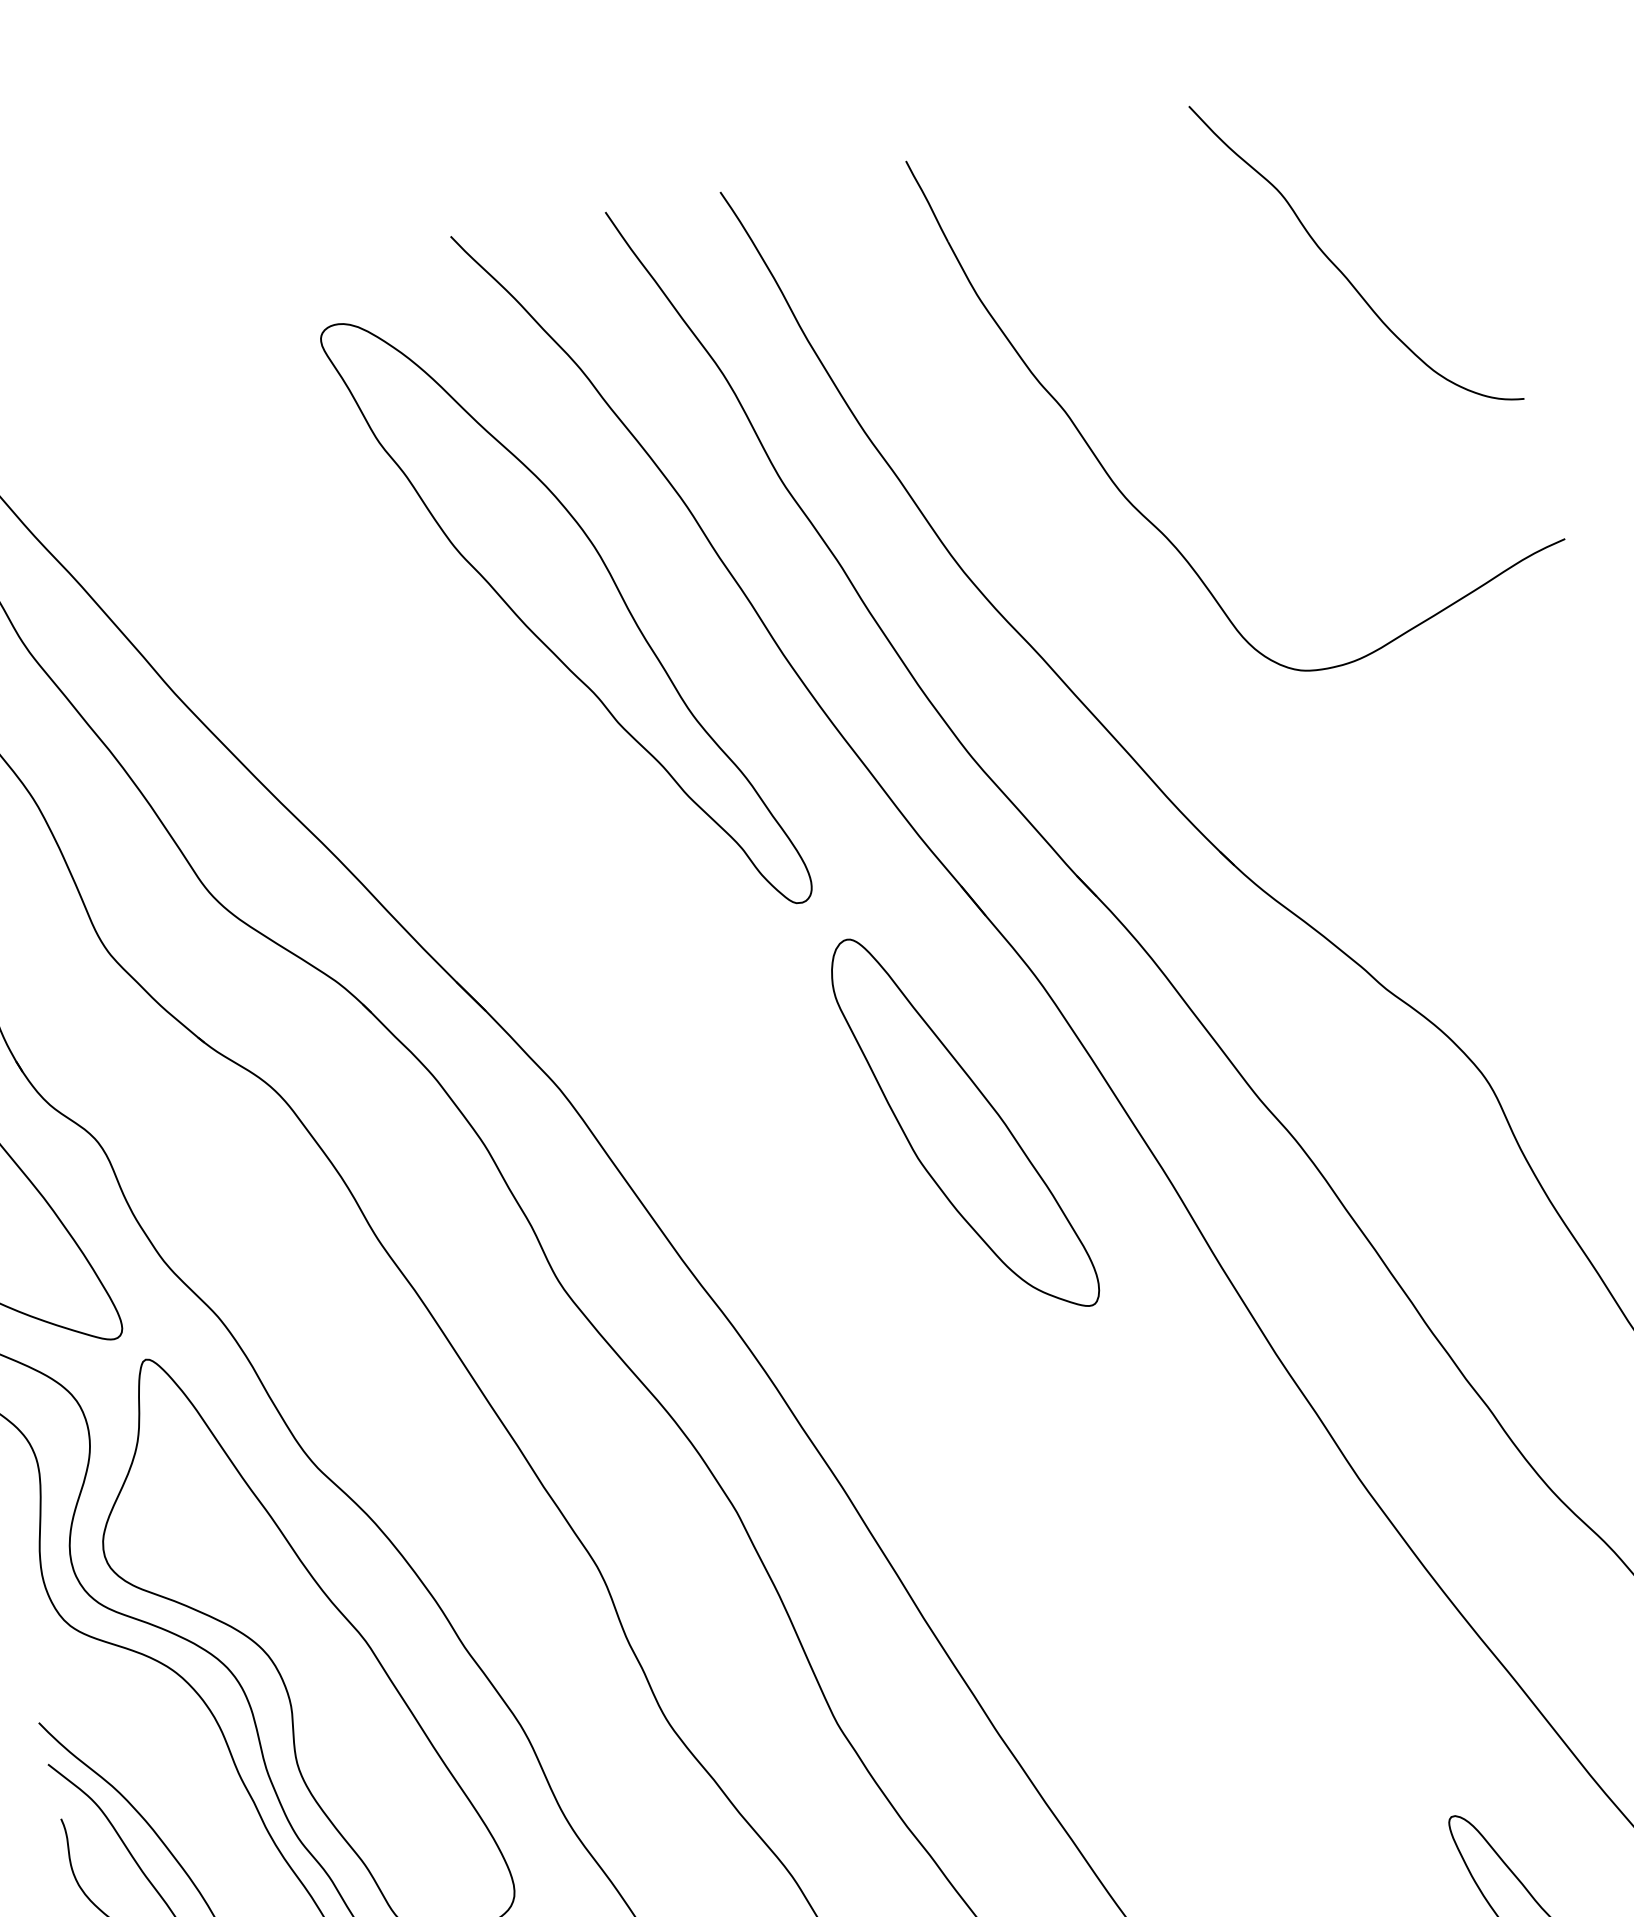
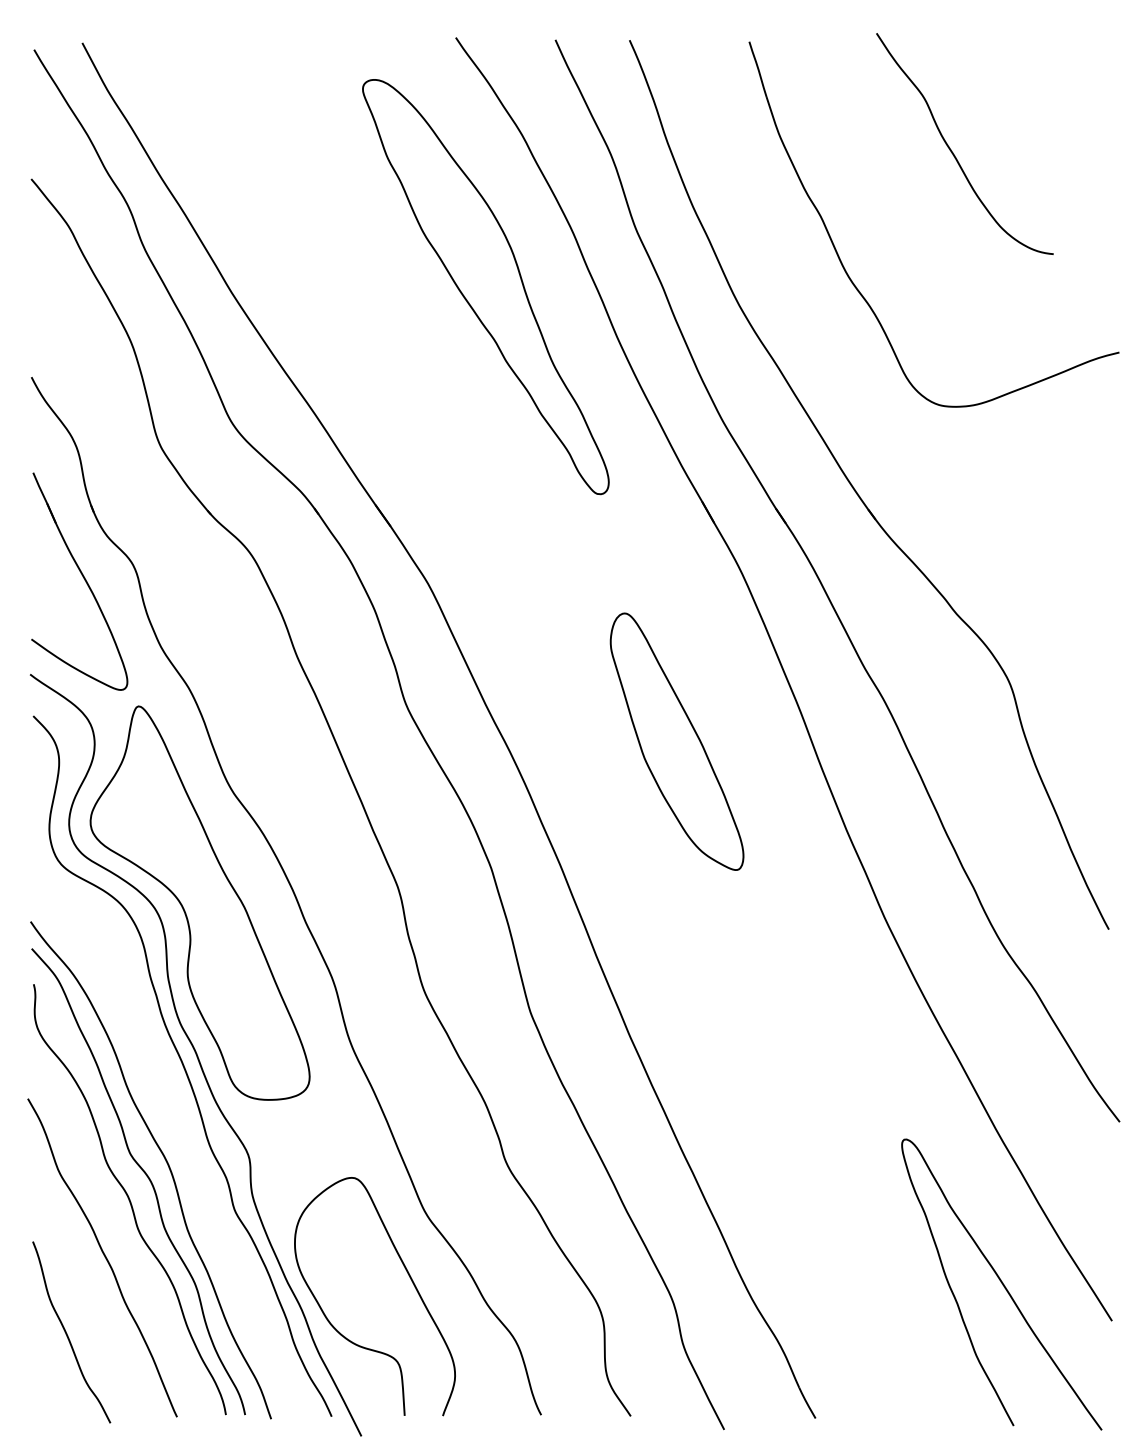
curve: (1341, 269) -> (953, 152), moved
part: (962, 1123) -> (676, 741), moved

